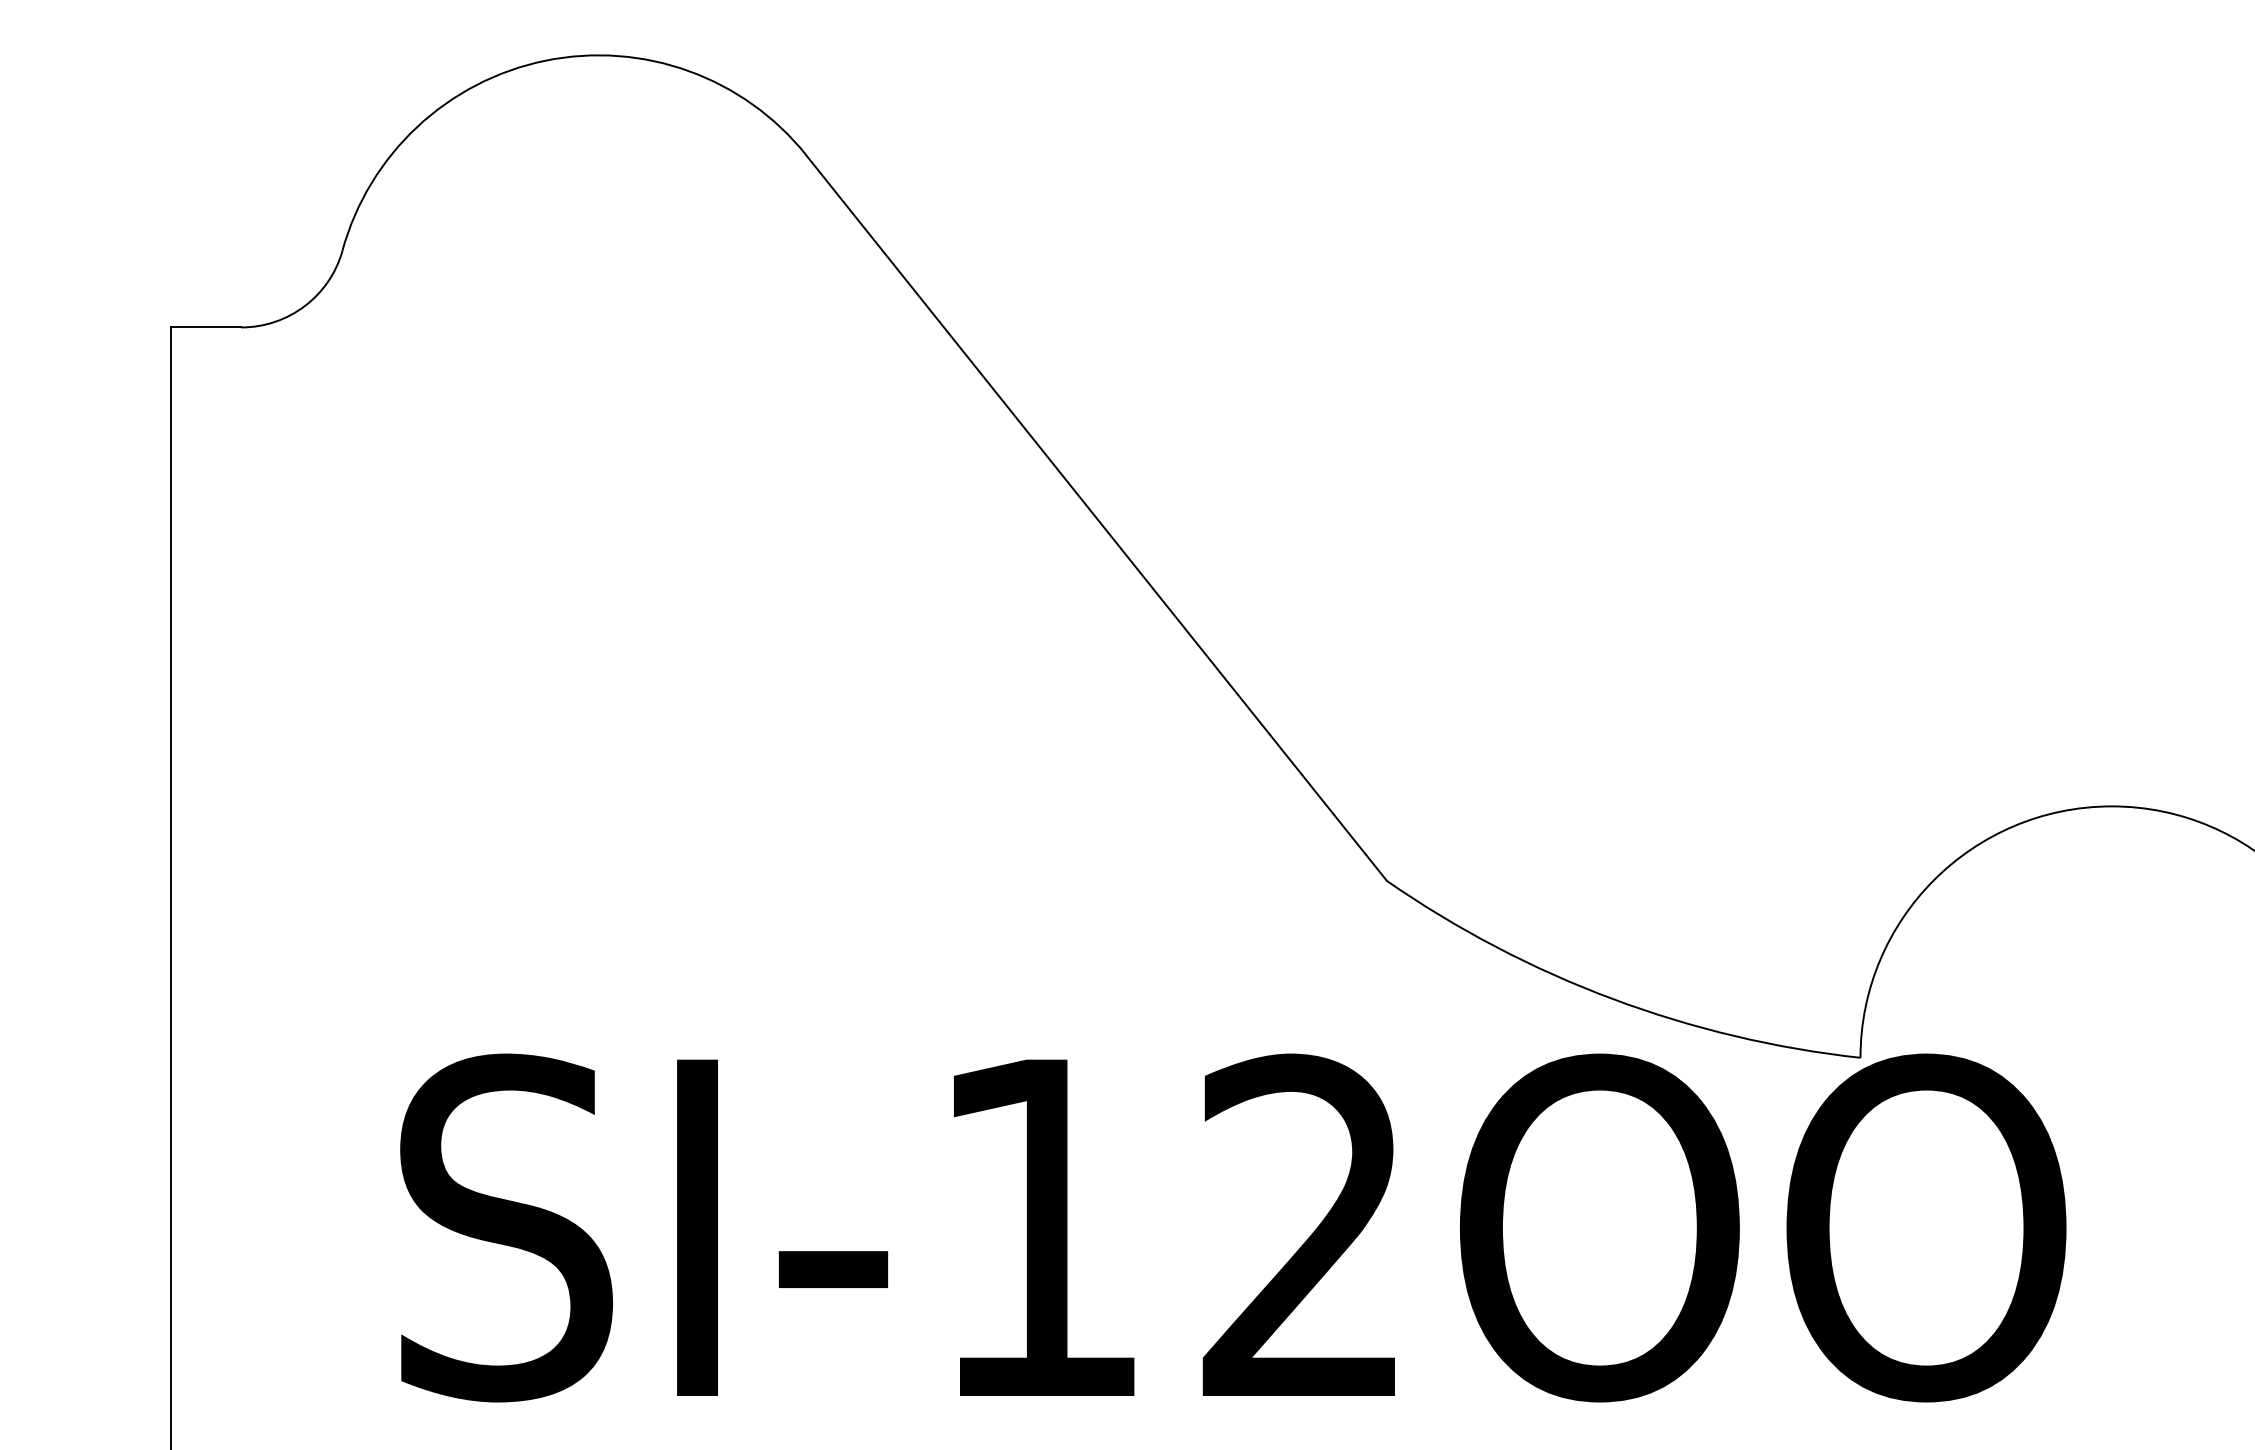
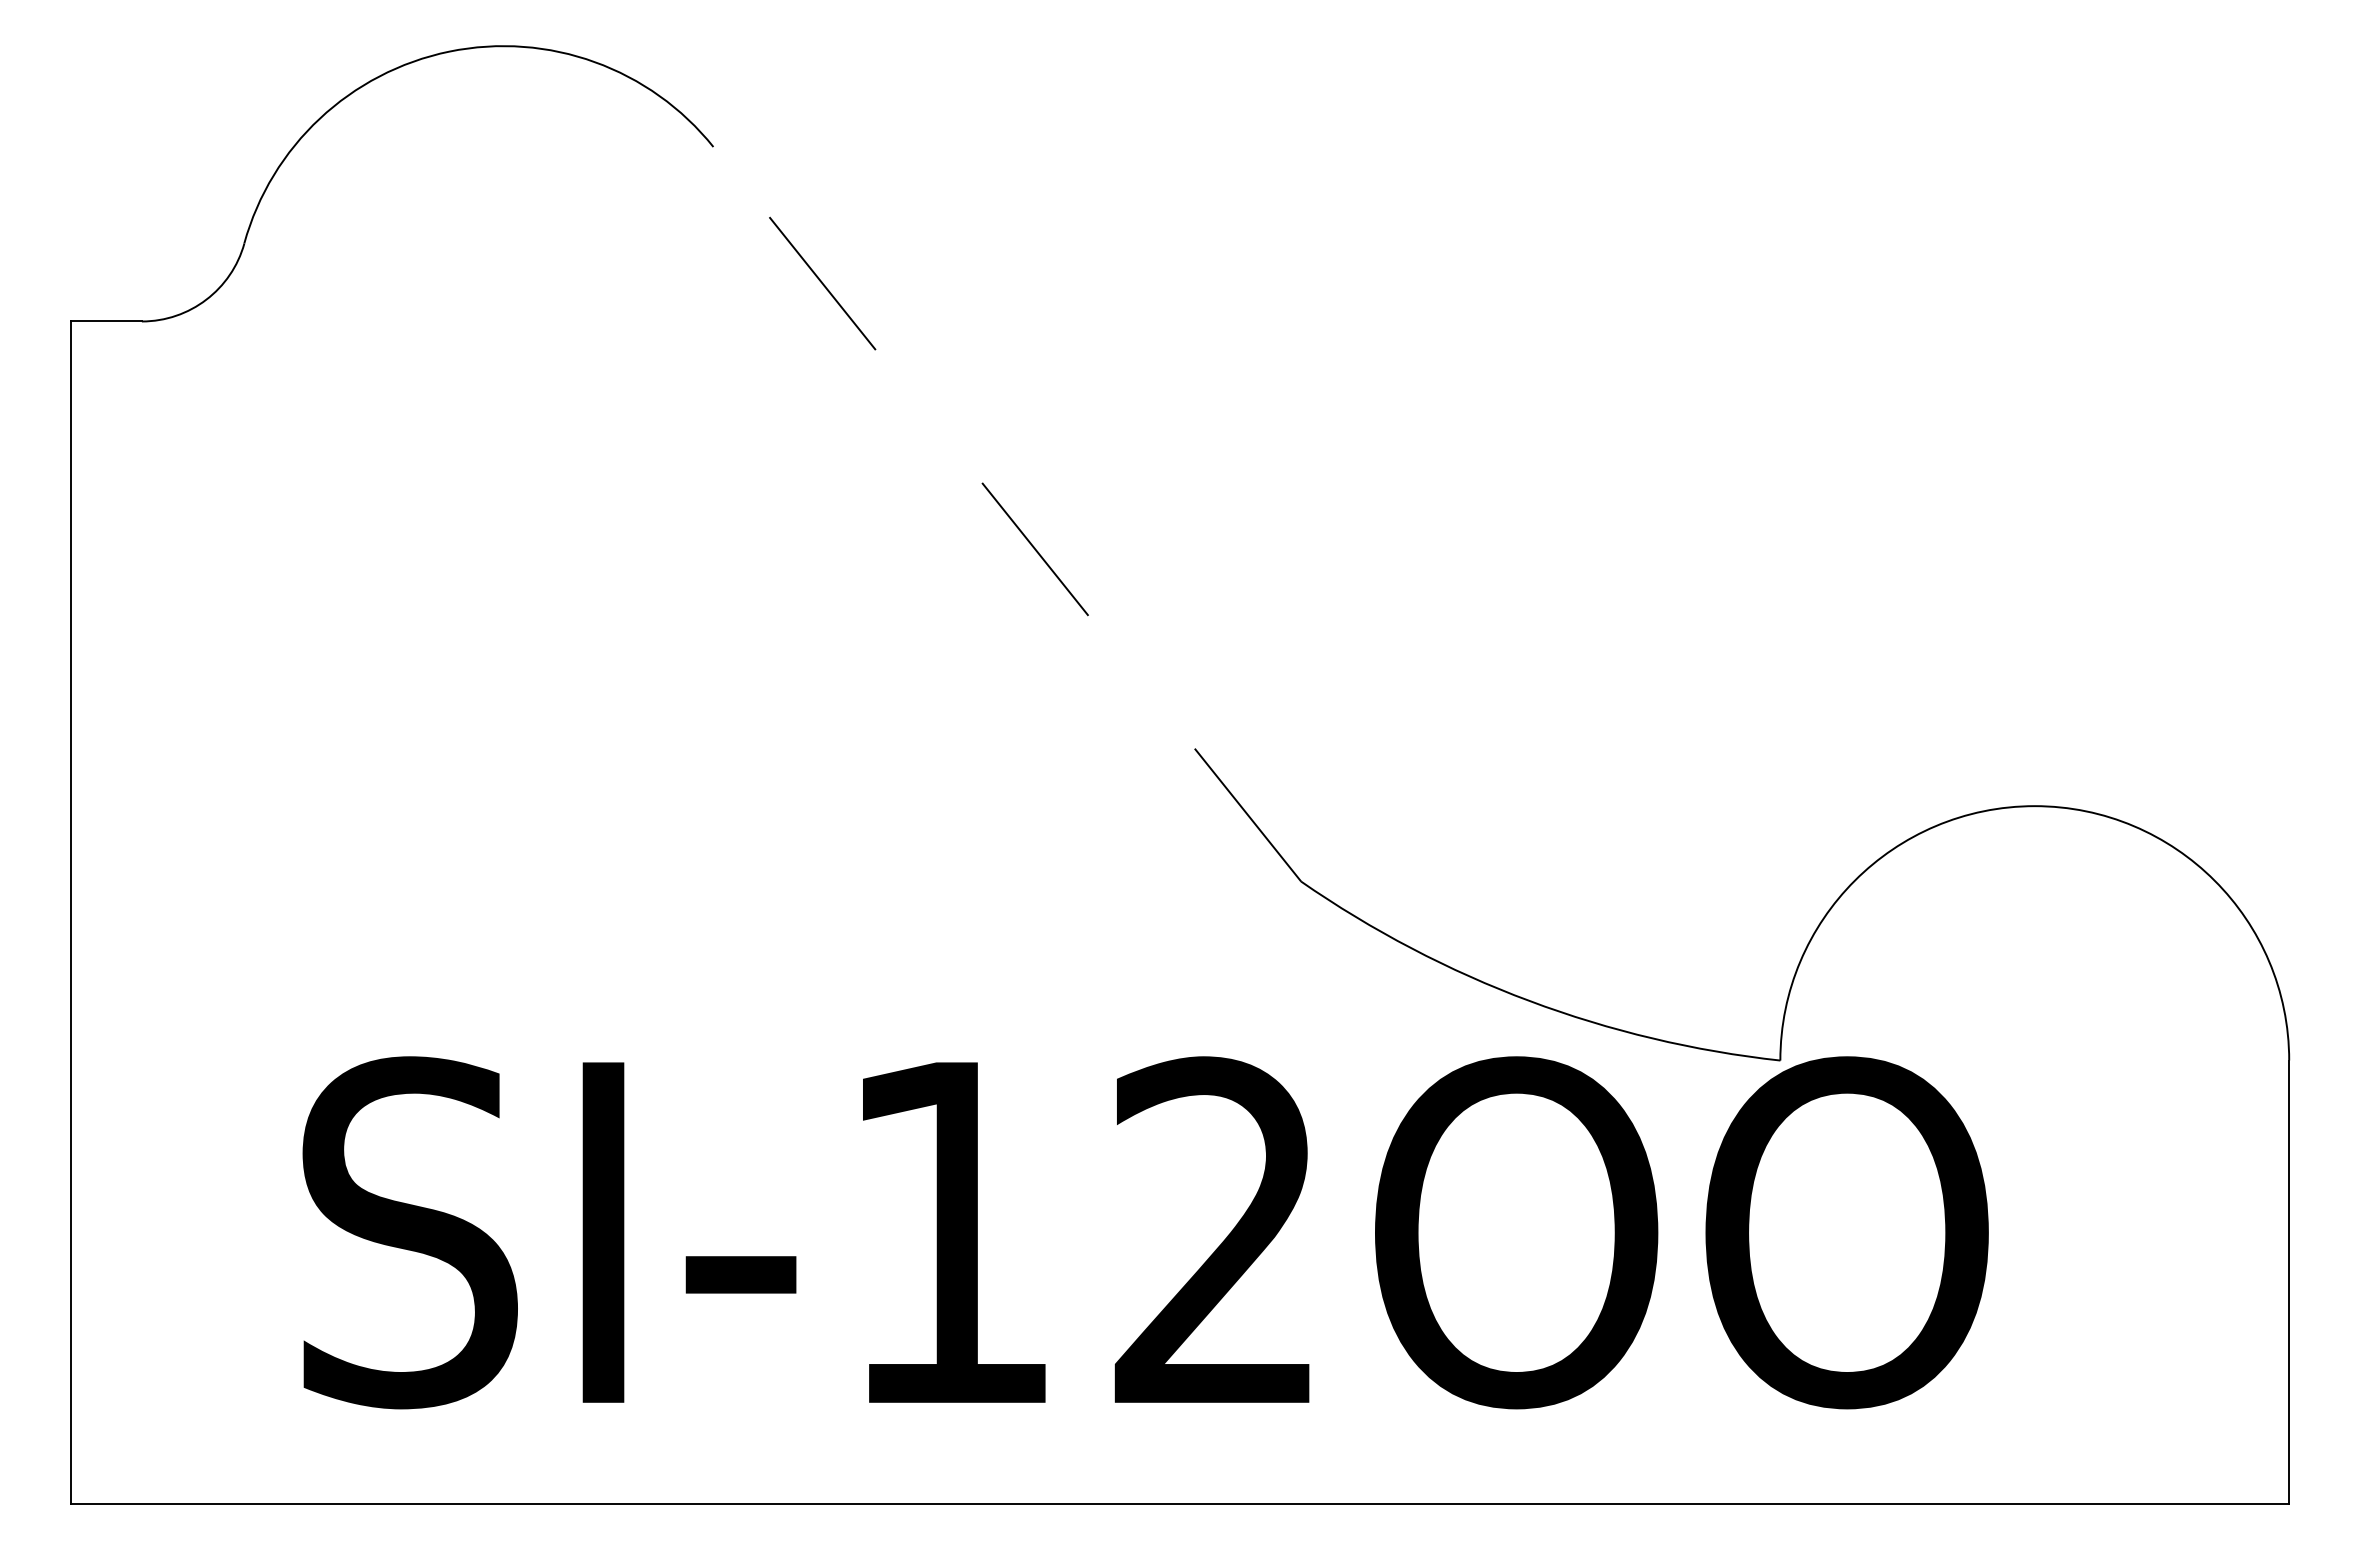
line: (1095, 517) -> (1006, 513), solid -> dashed

